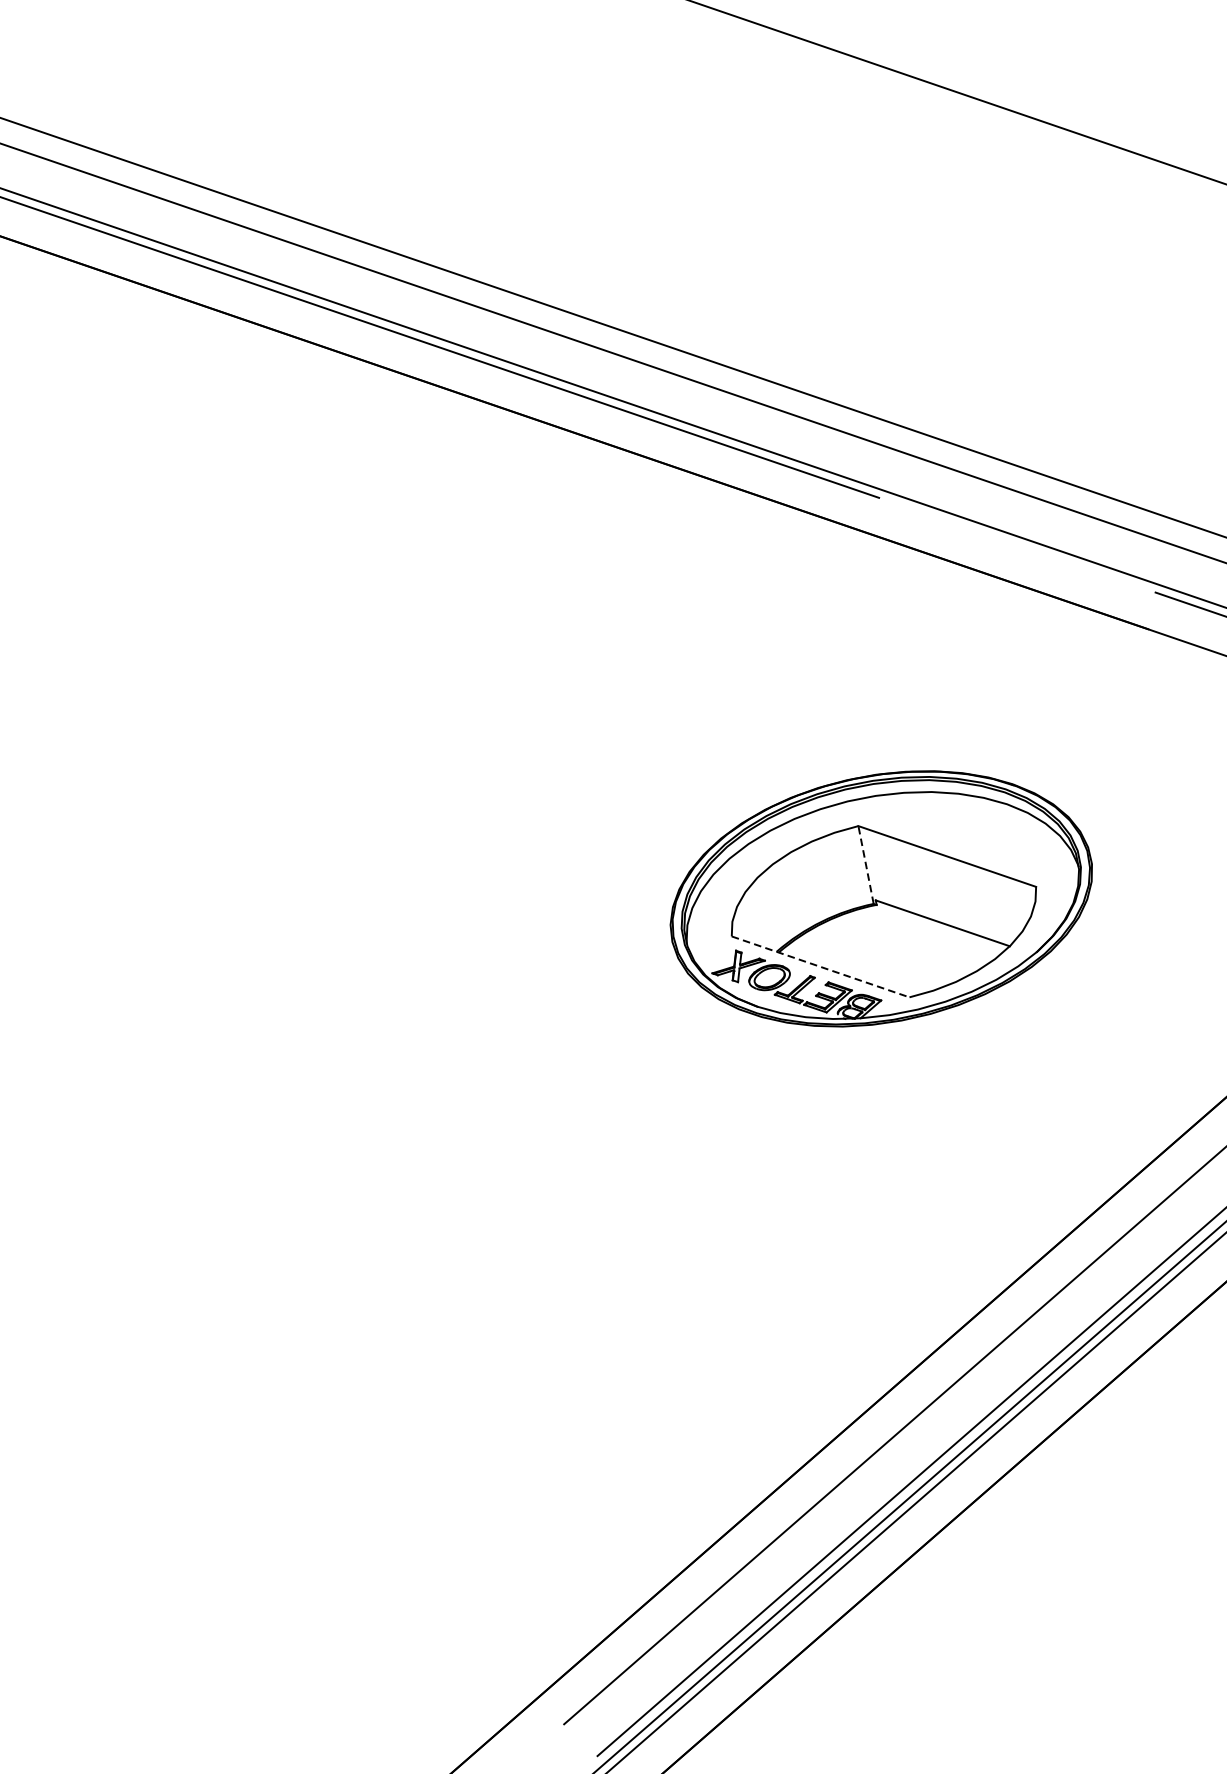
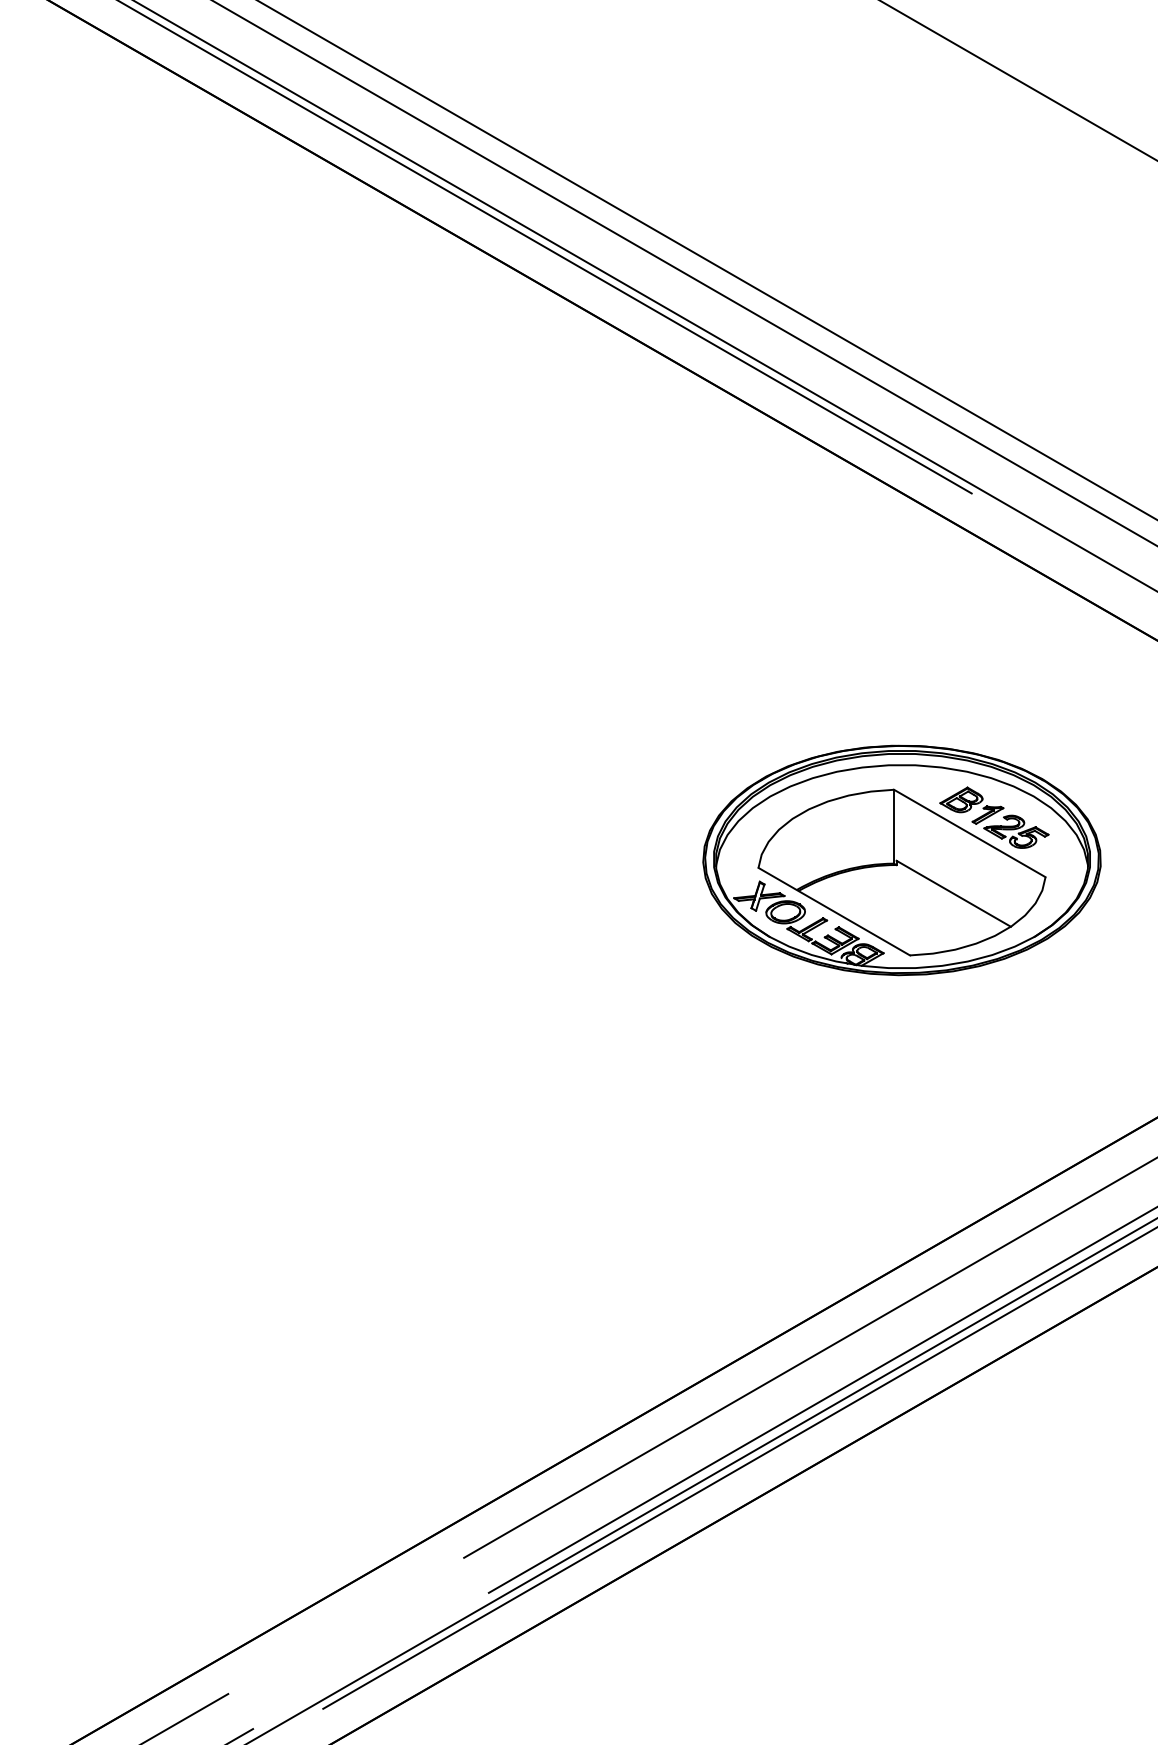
part: (969, 834) -> (994, 817), added
line: (866, 864) -> (894, 826), dashed -> solid
line: (820, 966) -> (834, 911), dashed -> solid

